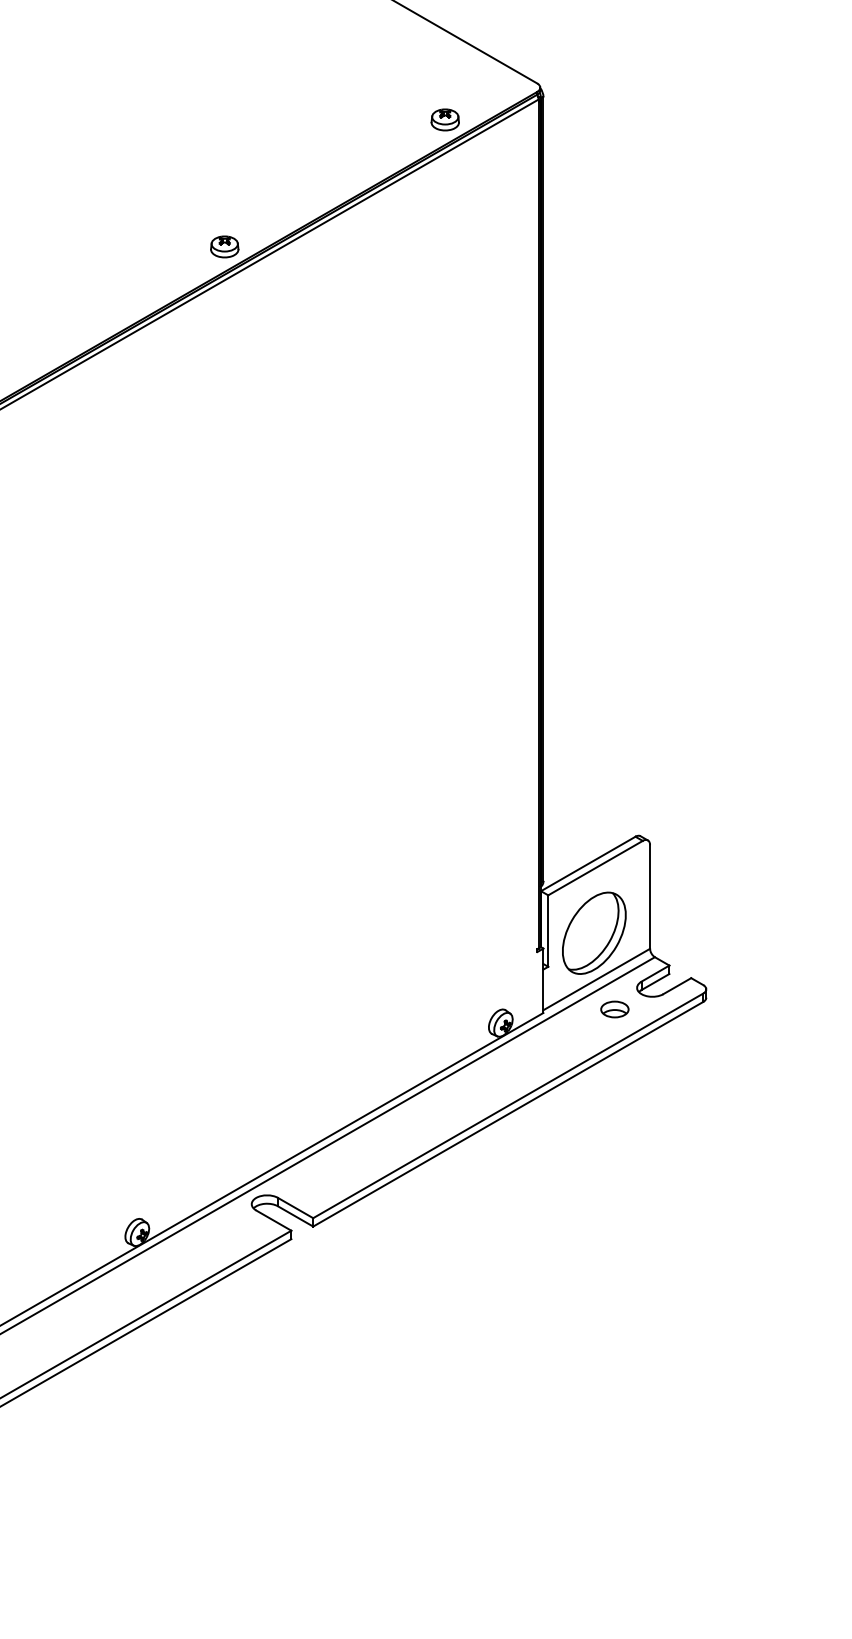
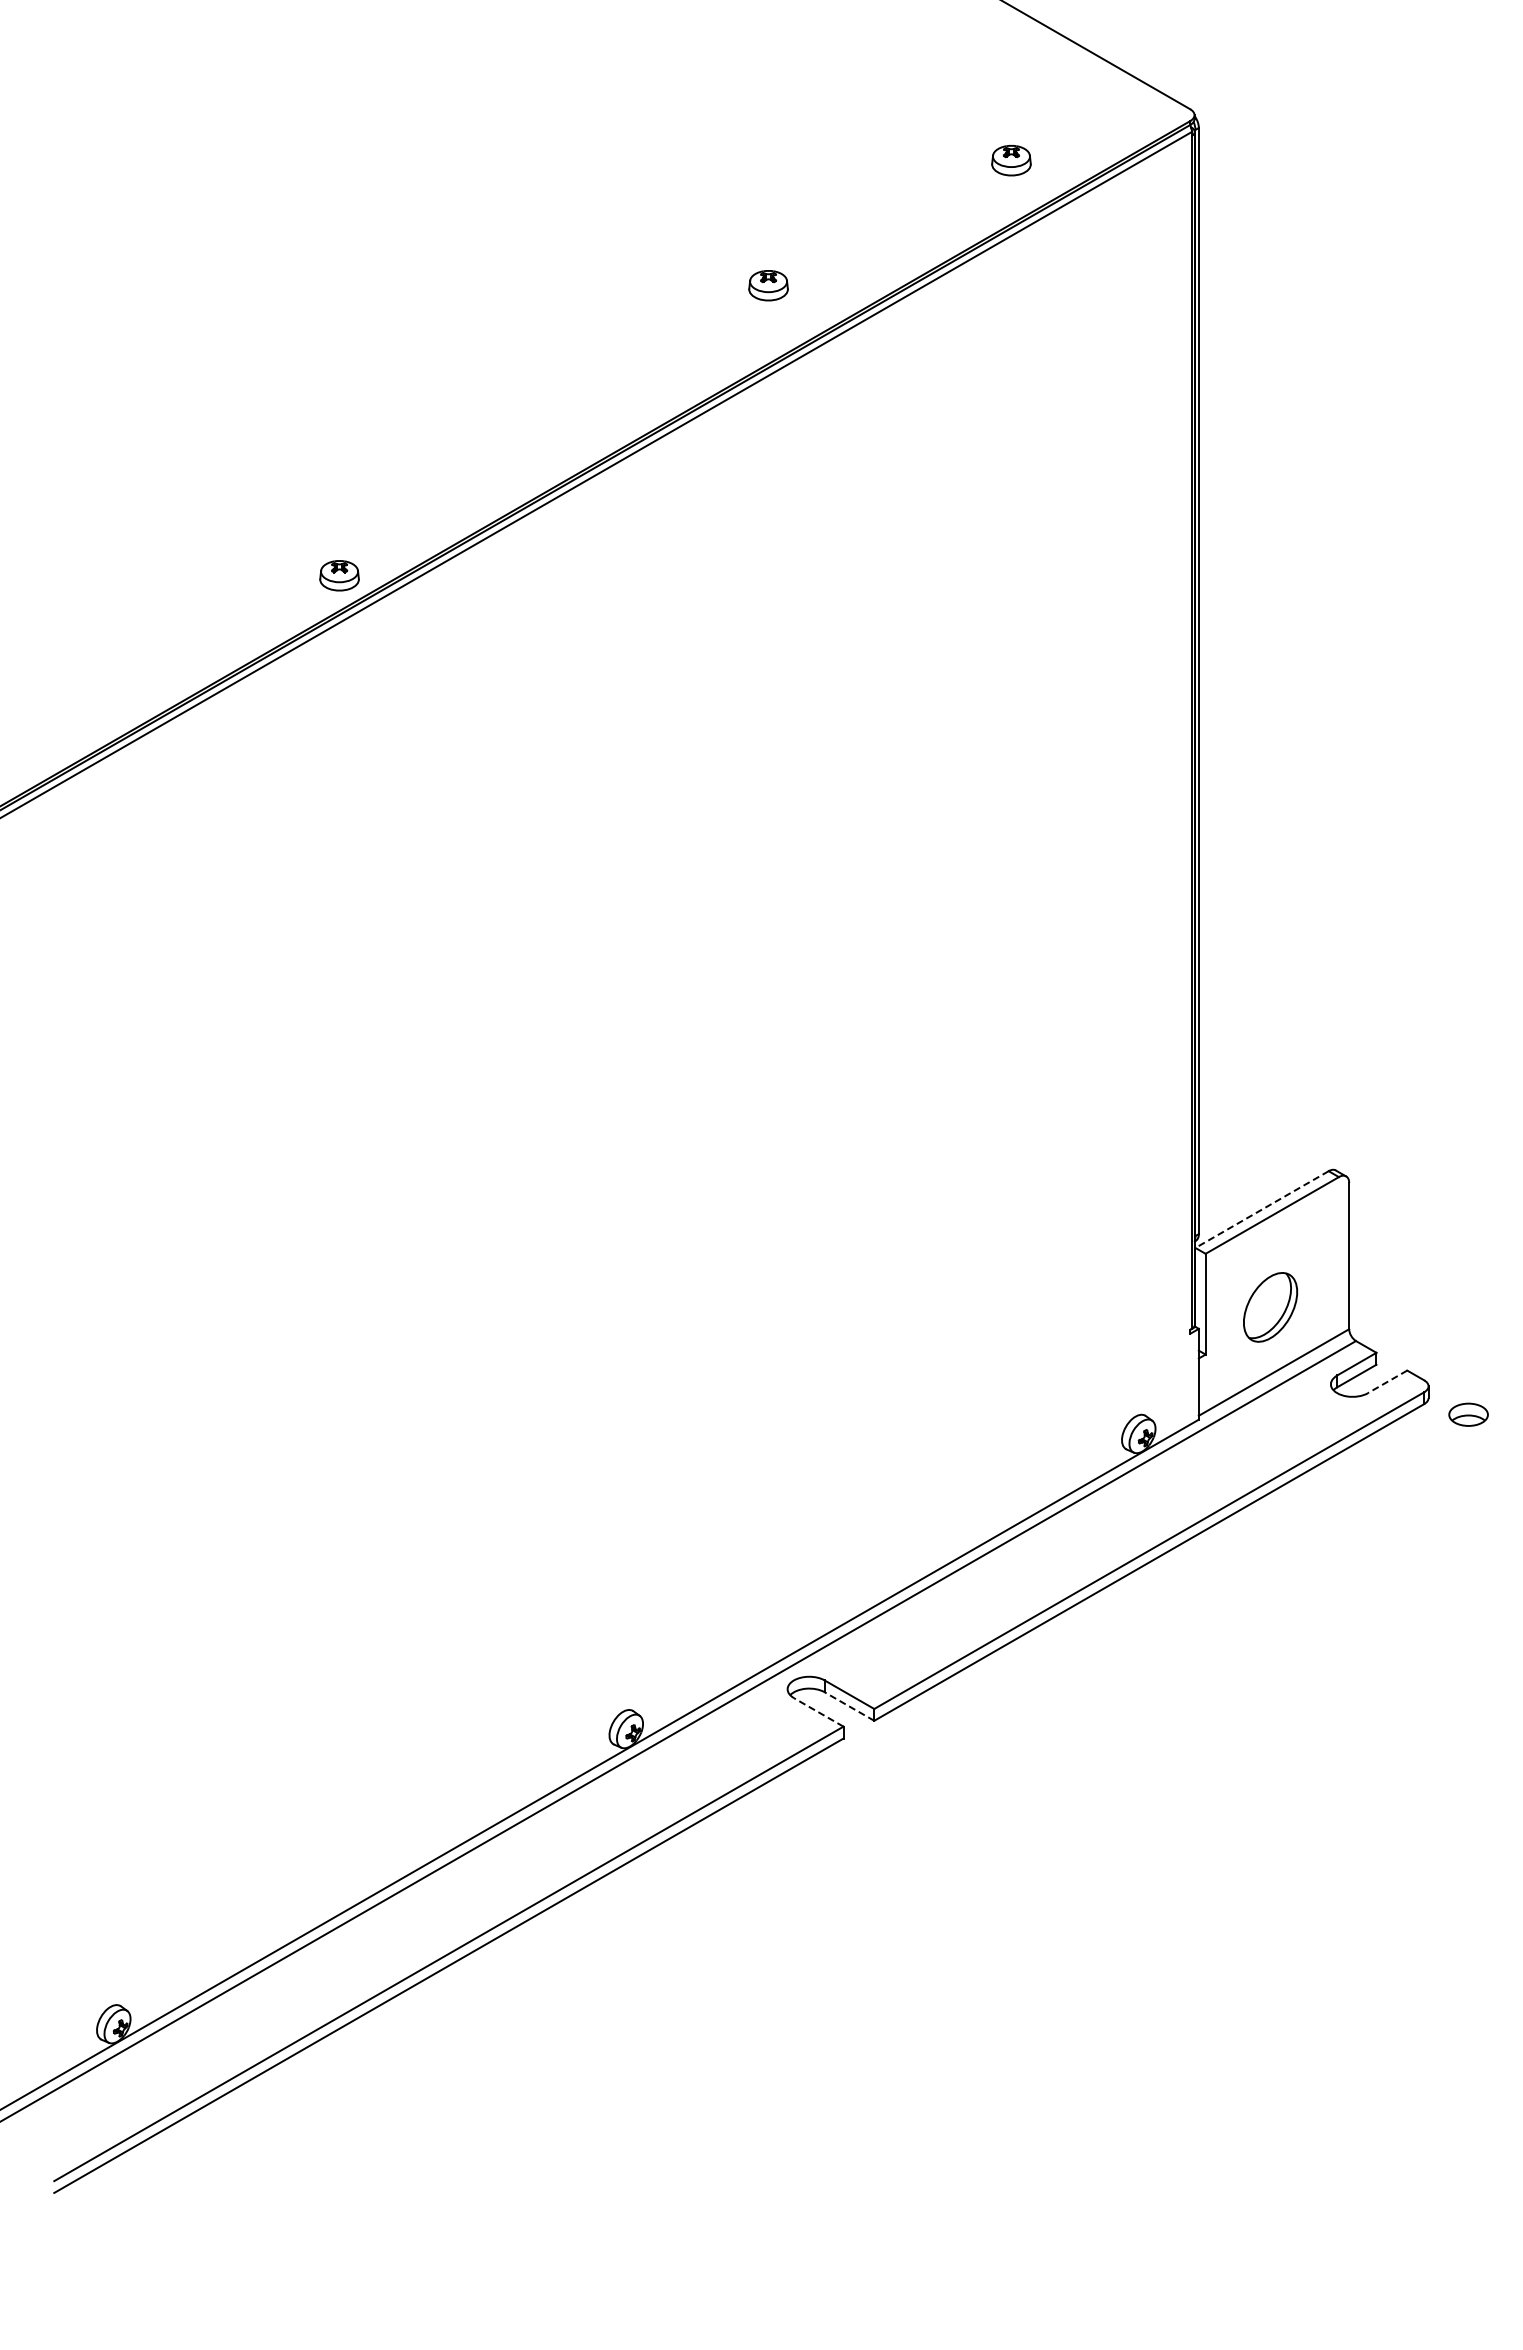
part: (445, 119) -> (1011, 160), moved
part: (224, 246) -> (768, 285), moved
line: (588, 863) -> (1262, 1209), solid -> dashed
part: (594, 933) -> (1270, 1307), size x0.6
line: (677, 985) -> (1387, 1381), solid -> dashed
part: (614, 1009) -> (1468, 1414), moved
line: (295, 1216) -> (849, 1706), solid -> dashed
line: (273, 1220) -> (818, 1712), solid -> dashed

